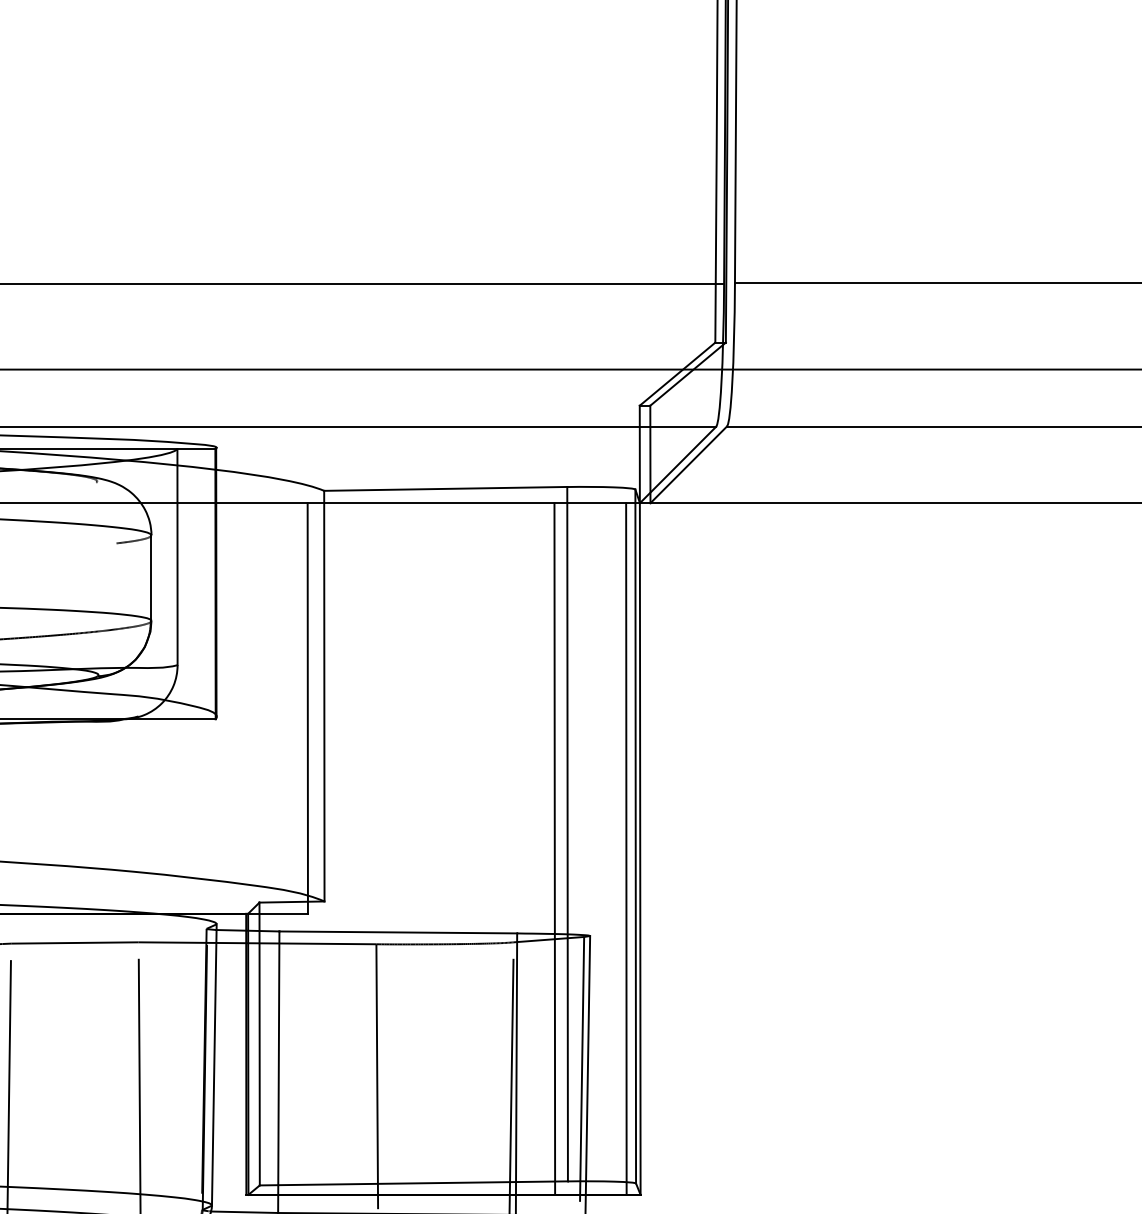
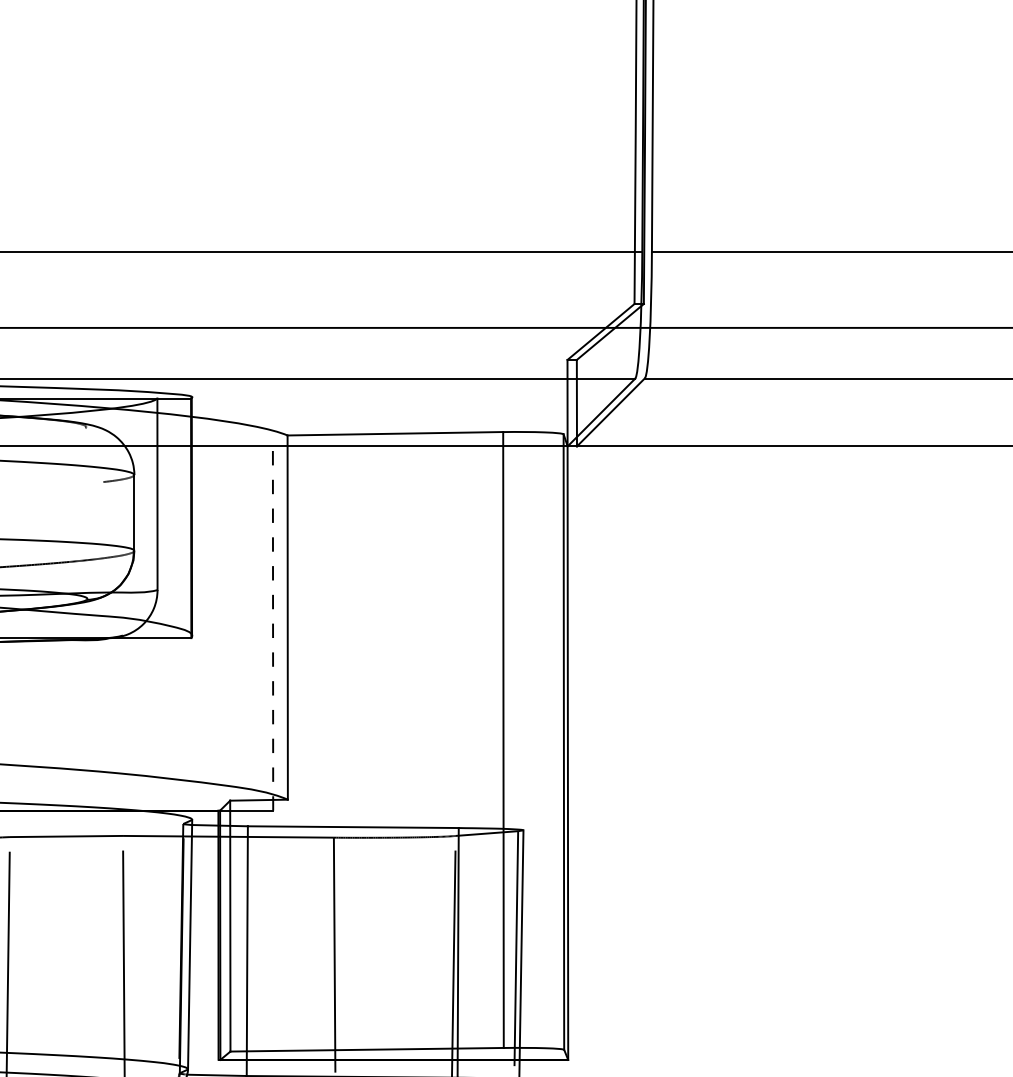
line: (307, 707) -> (272, 627), solid -> dashed
line: (554, 848) -> (491, 752), removed
line: (626, 848) -> (555, 752), removed

